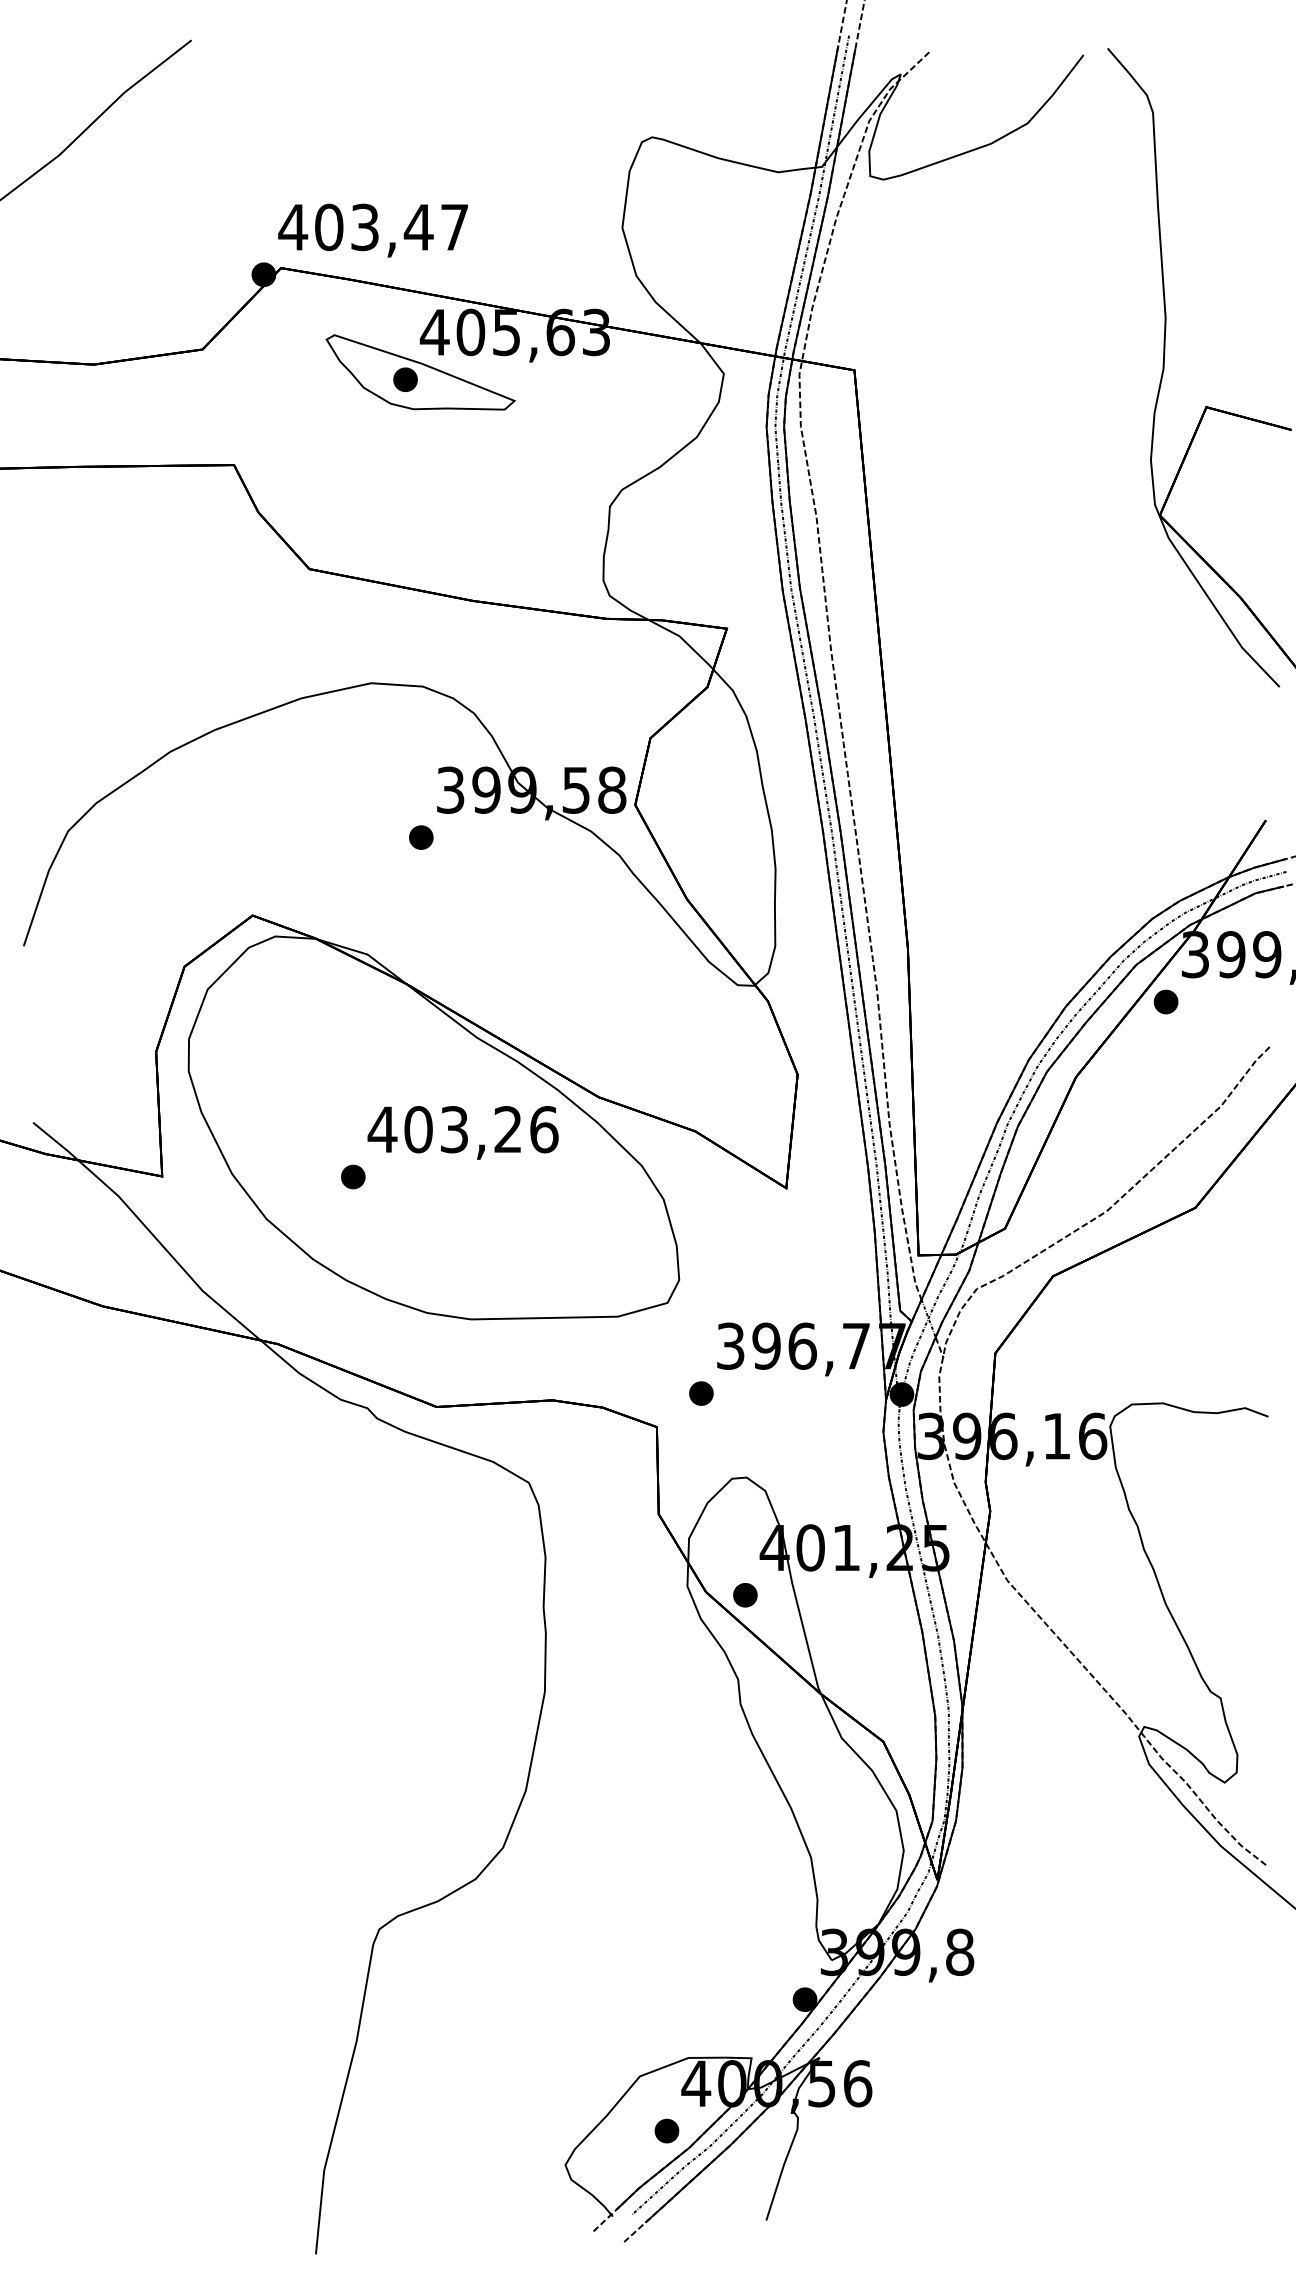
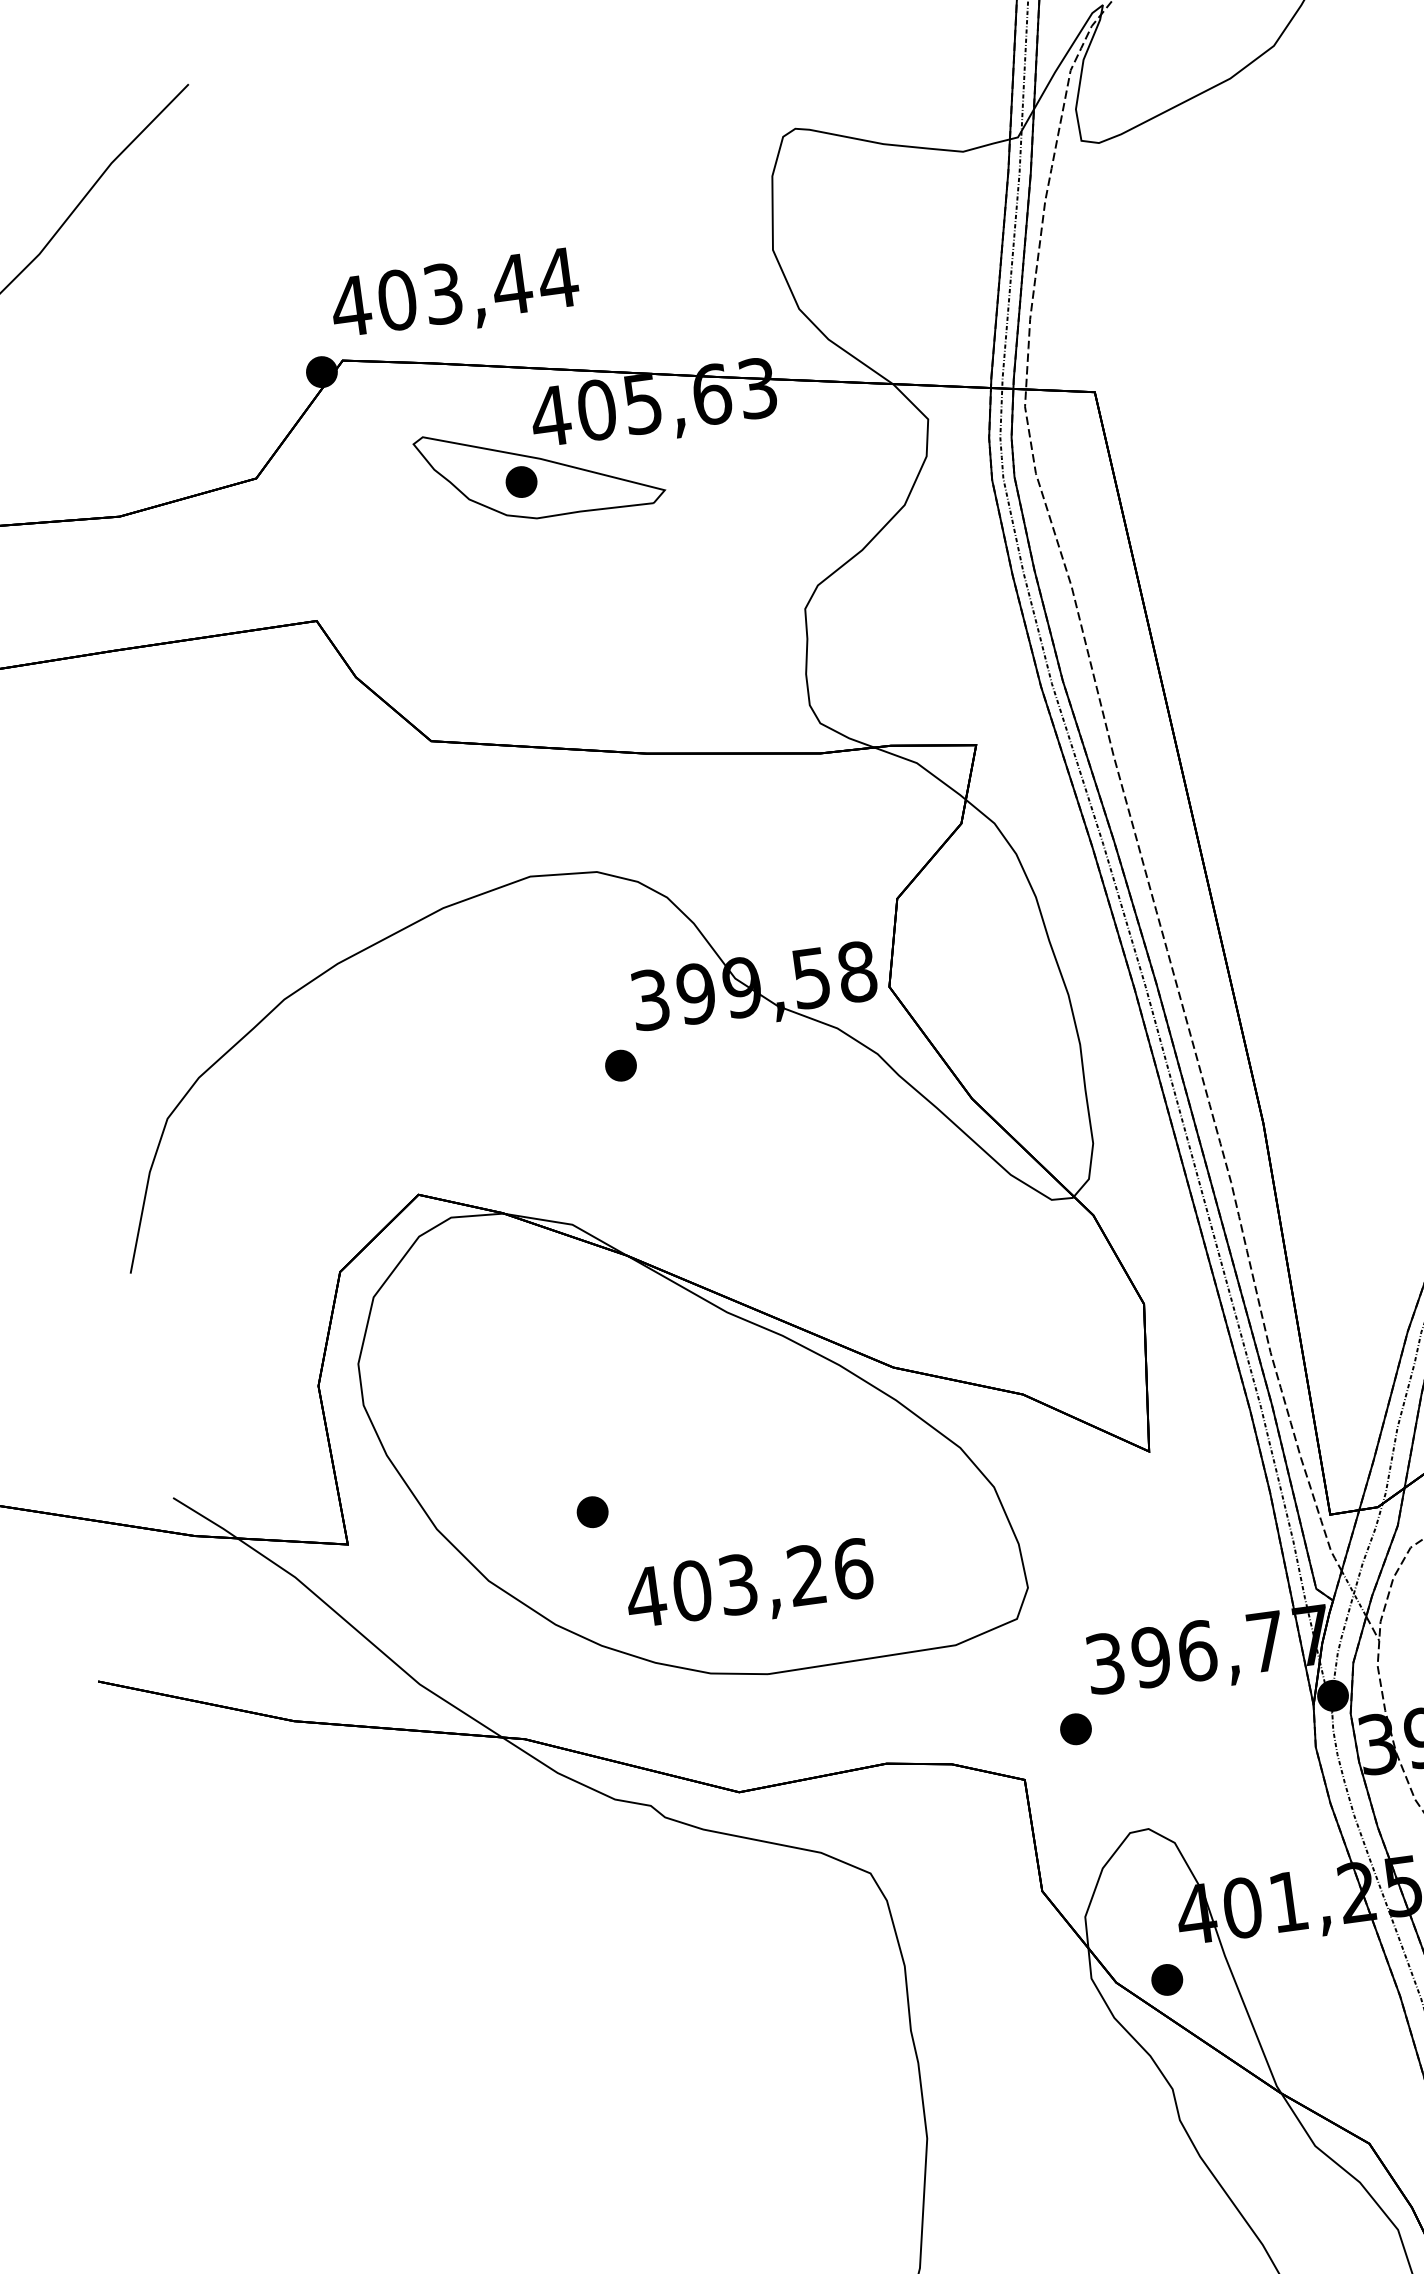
text: (454, 227) -> (557, 278), 403,47 -> 403,44
text: (462, 1132) -> (749, 1586), moved

